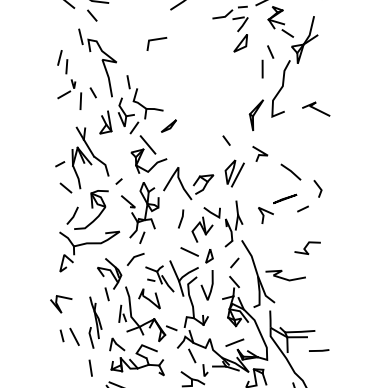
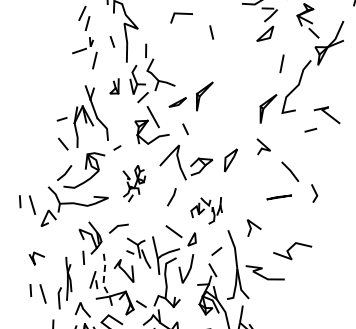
line: (270, 51) -> (211, 31), moved
line: (92, 92) -> (111, 41), moved
part: (191, 115) -> (202, 96), added
part: (105, 122) -> (115, 86), size x0.7
line: (226, 140) -> (185, 129), moved
line: (237, 174) -> (236, 163), removed
line: (302, 208) -> (310, 129), moved
part: (140, 212) -> (132, 182), size x0.6
line: (264, 215) -> (251, 228), moved
part: (217, 223) -> (207, 208), size x0.6
part: (307, 247) -> (292, 250), size x1.4
part: (42, 252) -> (27, 203), added
part: (61, 304) -> (36, 259), size x0.7
line: (130, 308) -> (104, 276), solid -> dashed

